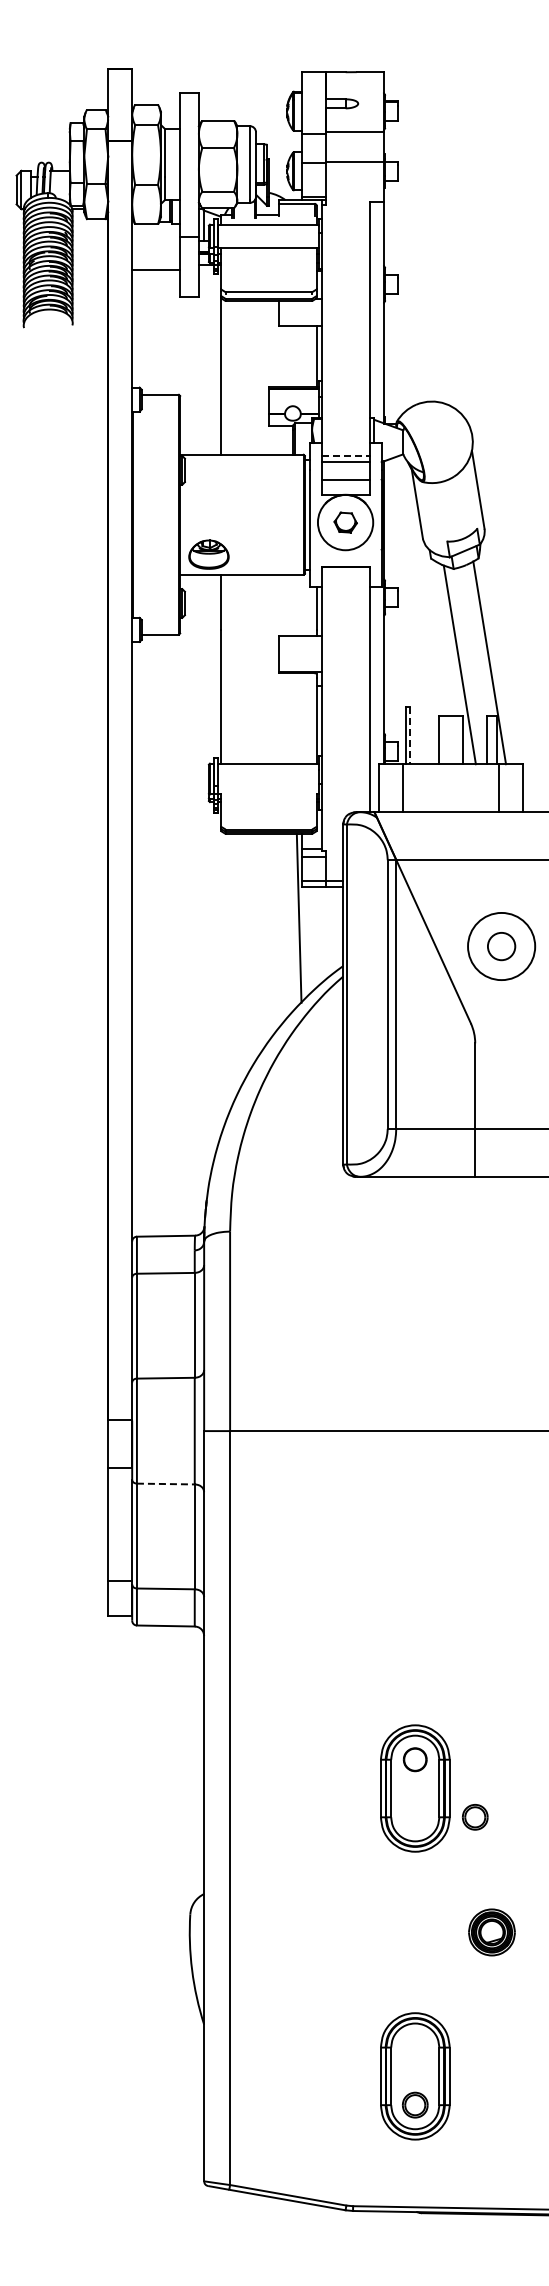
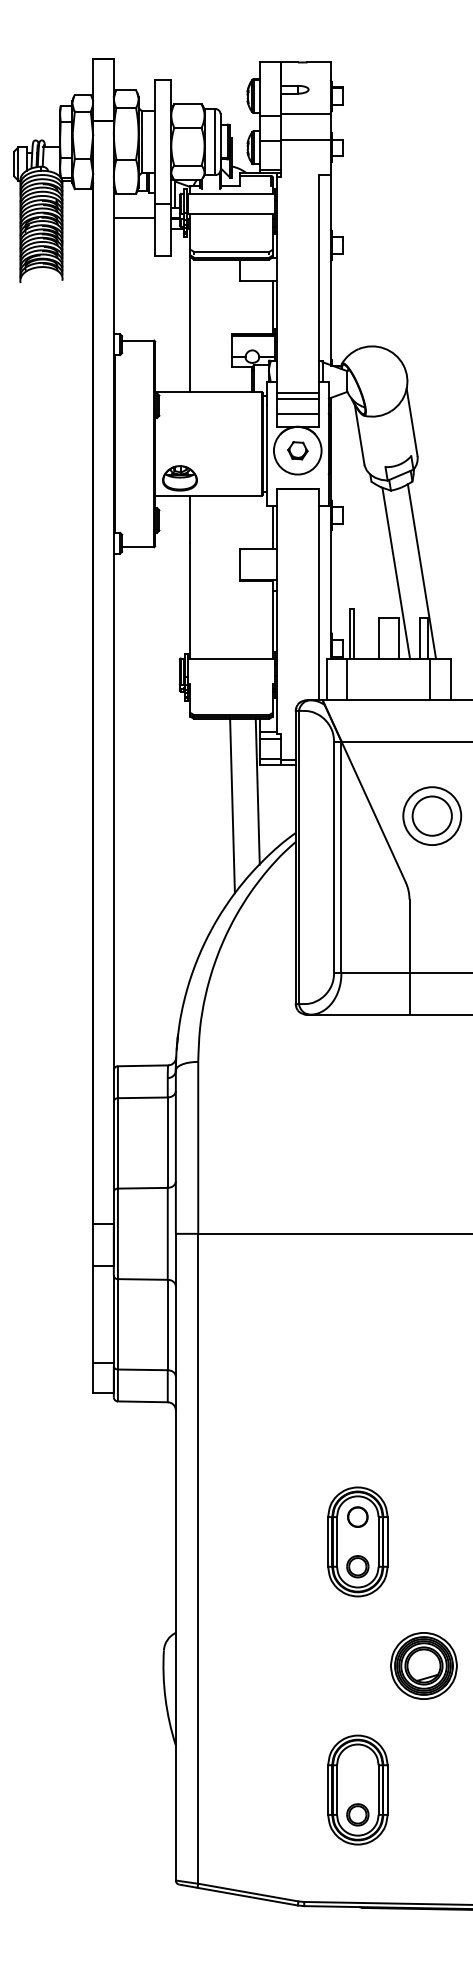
line: (155, 270) -> (133, 217), moved
line: (345, 456) -> (297, 393), dashed -> solid
line: (410, 735) -> (353, 634), dashed -> solid
line: (269, 934) -> (232, 805), added
circle: (501, 946) -> (432, 816), size x1.67
line: (165, 1484) -> (142, 1279), dashed -> solid
part: (475, 1817) -> (358, 1566), moved
part: (491, 1932) -> (423, 1666), size x1.67

